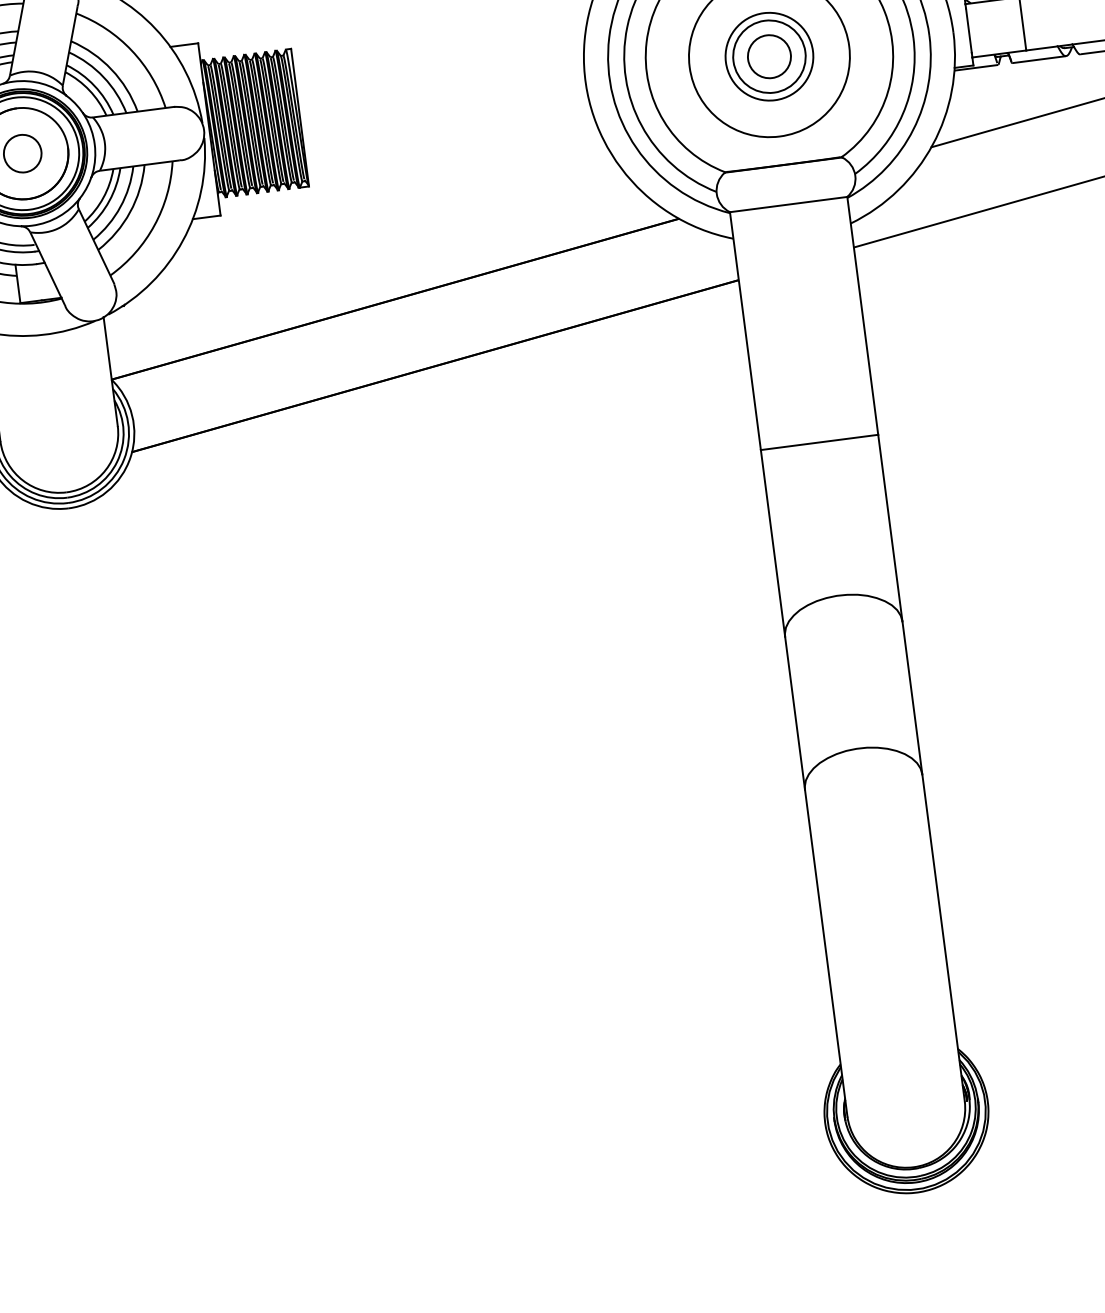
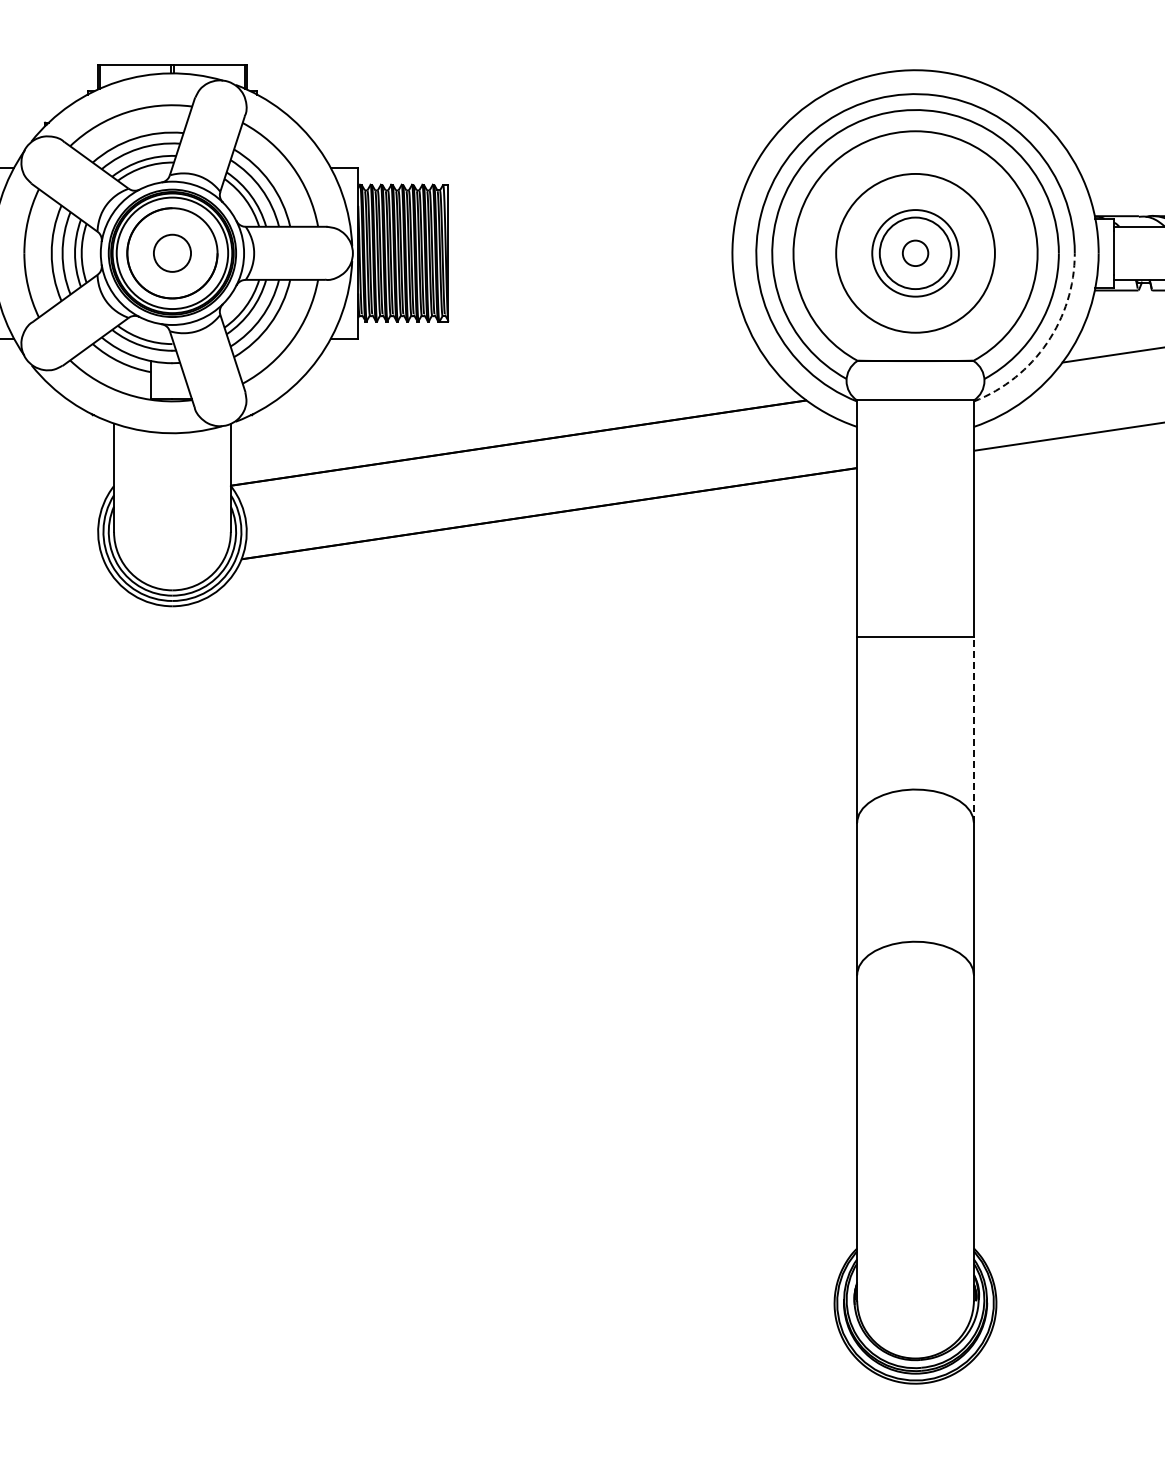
circle: (769, 56) -> (915, 253), size x0.6
arc: (913, 129) -> (1047, 342), solid -> dashed
line: (889, 528) -> (973, 730), solid -> dashed

